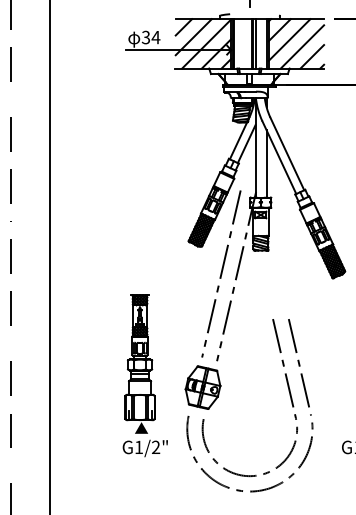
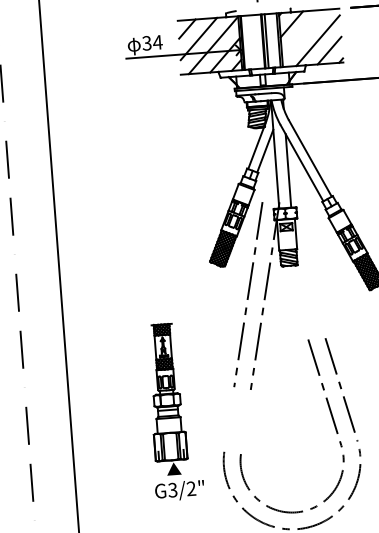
line: (289, 40) -> (303, 34), removed
part: (202, 387) -> (237, 419), removed
text: (138, 447) -> (172, 490), G1/2" -> G3/2"

